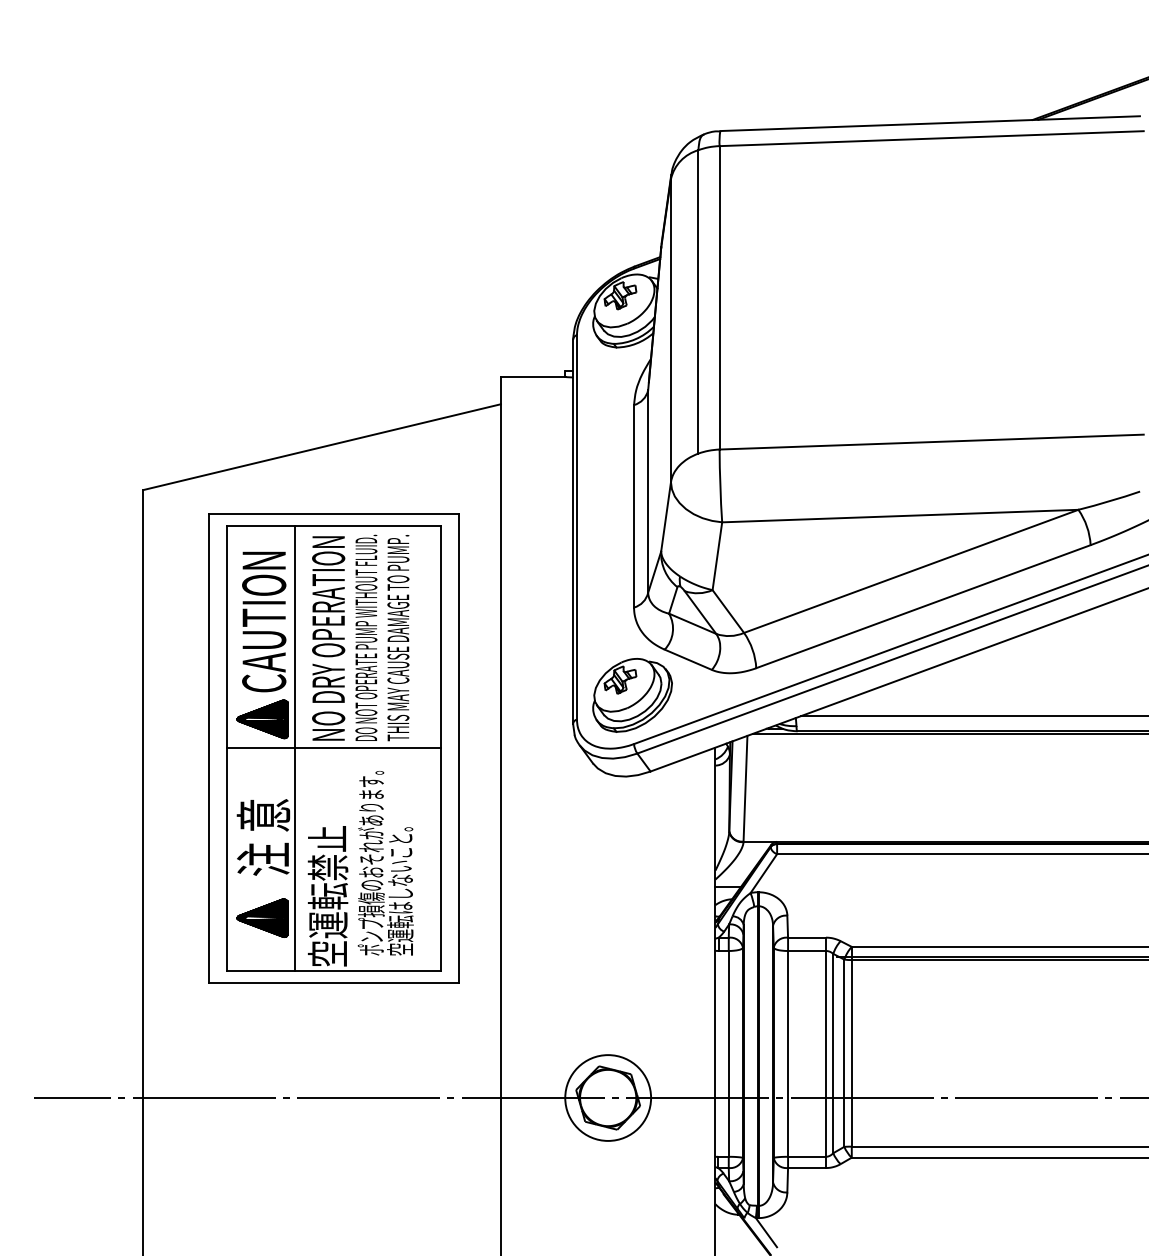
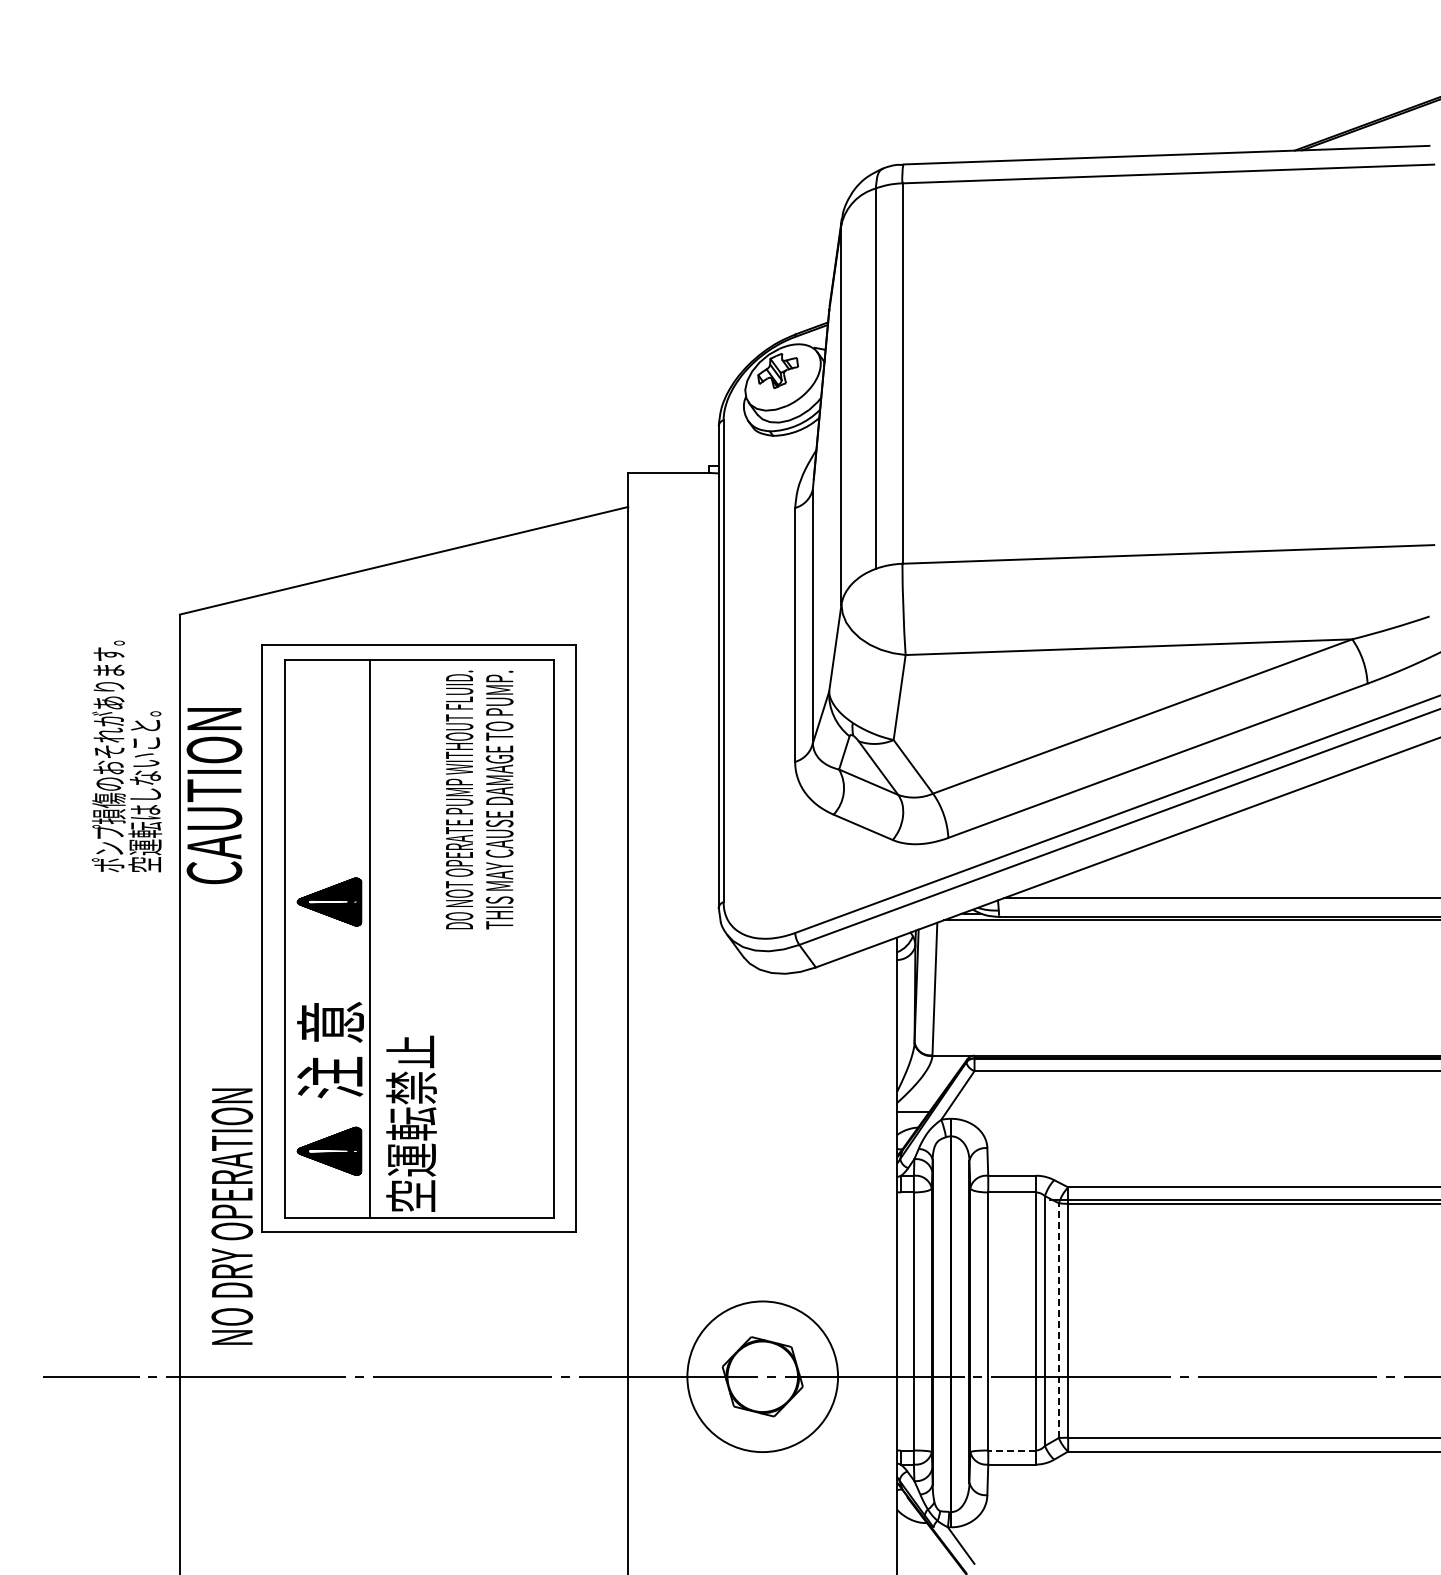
text: (264, 622) -> (214, 796), moved
text: (328, 638) -> (232, 1216), moved
part: (632, 694) -> (793, 871), removed
line: (333, 748) -> (418, 938), removed
text: (385, 863) -> (126, 756), moved
line: (844, 1053) -> (1058, 1320), solid -> dashed
circle: (607, 1097) -> (762, 1376), size x1.4
line: (807, 1156) -> (1012, 1450), solid -> dashed

